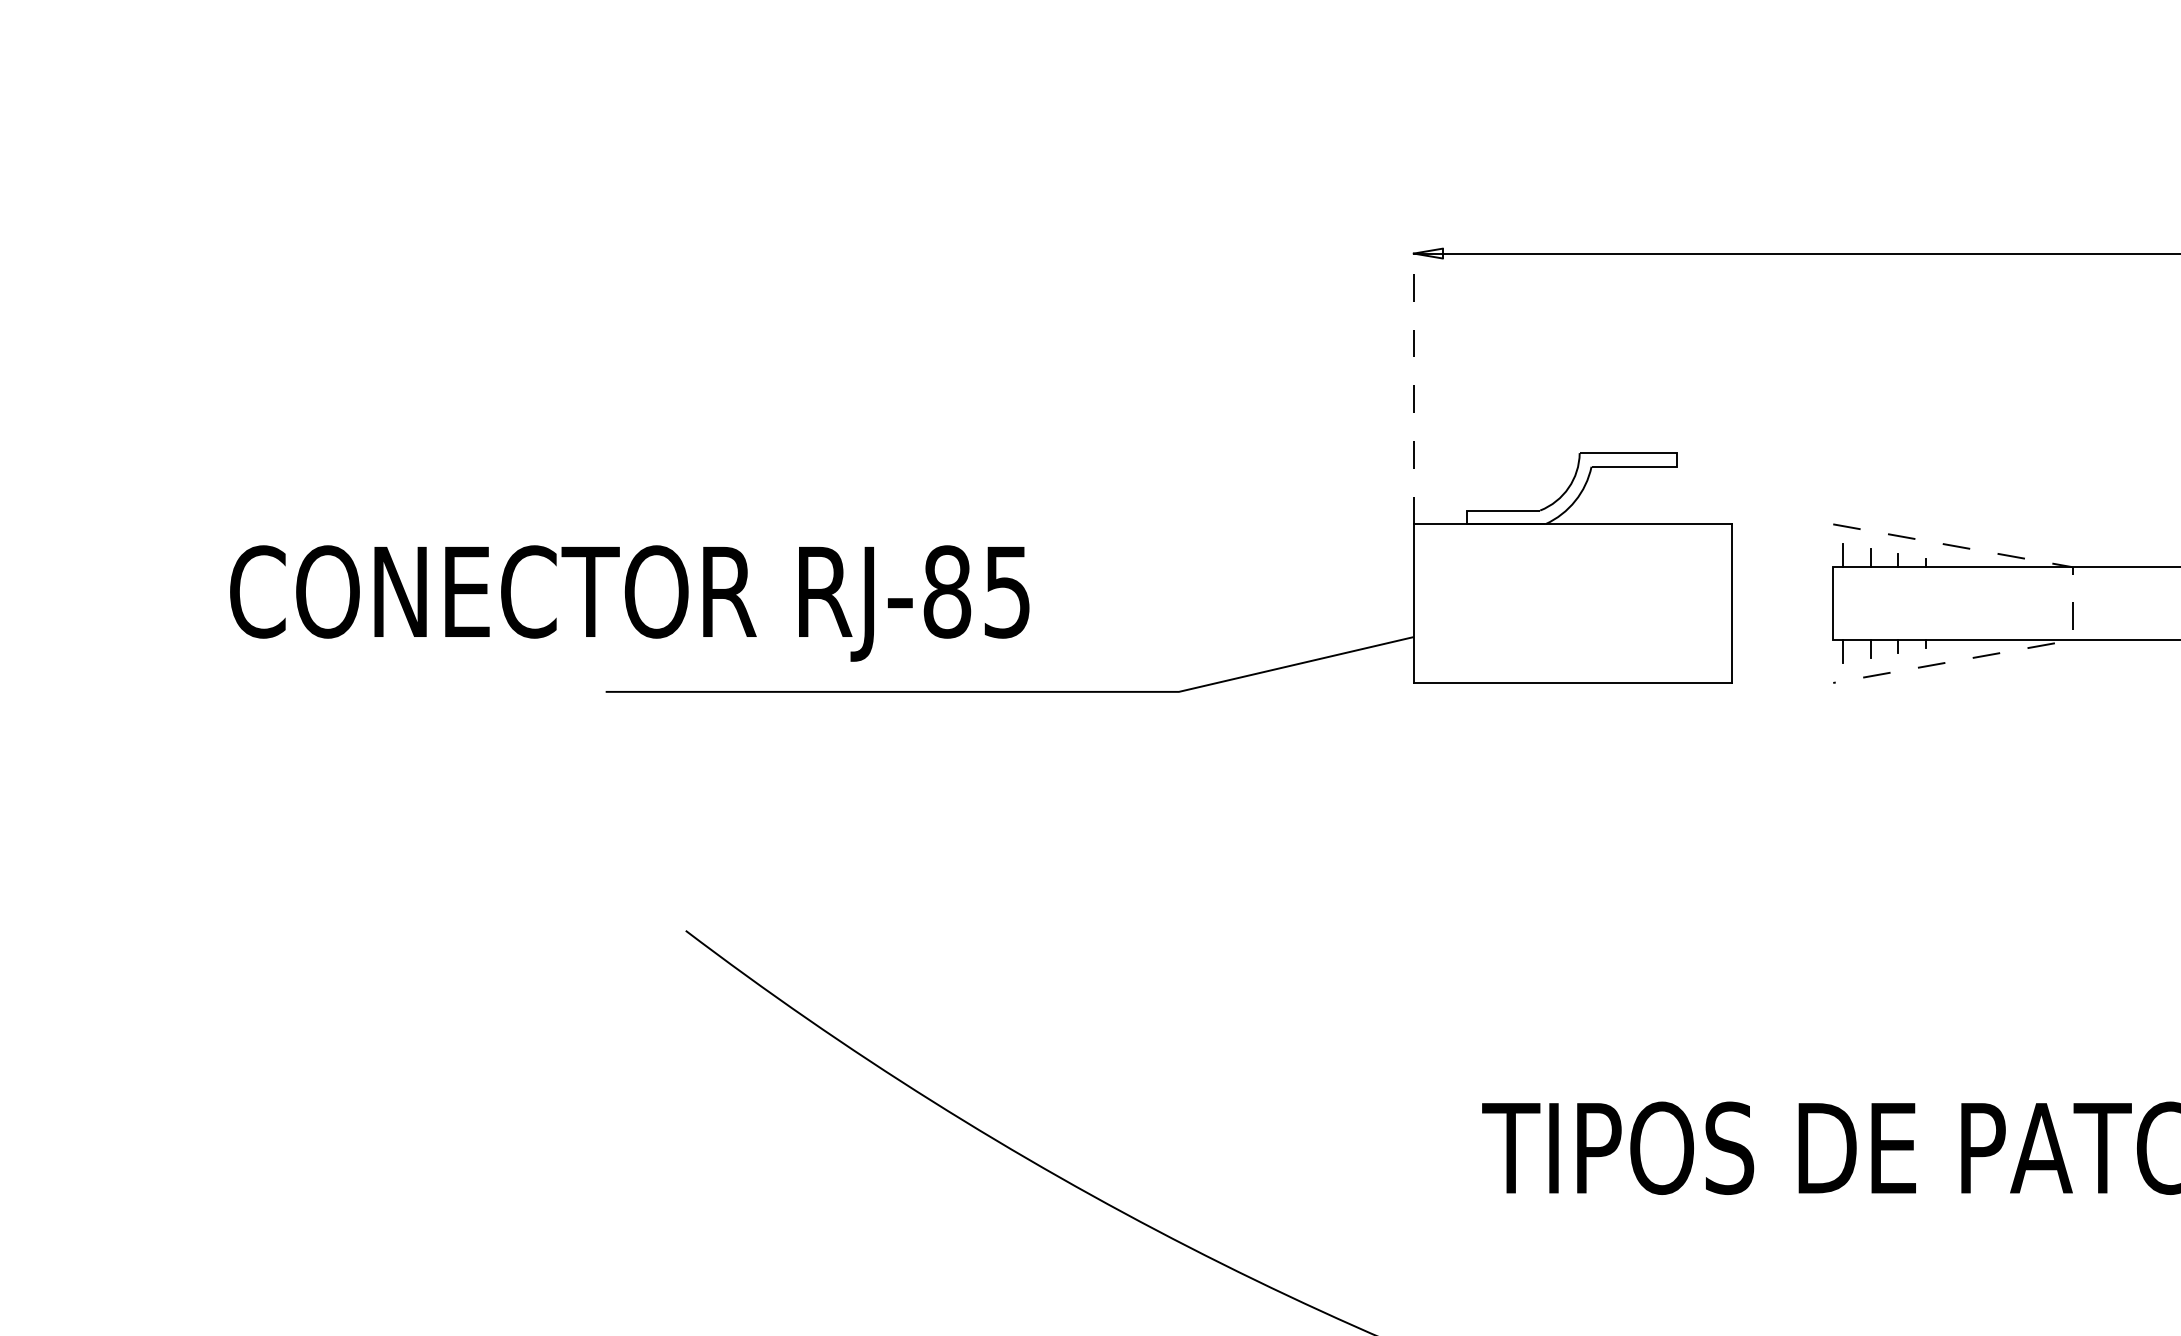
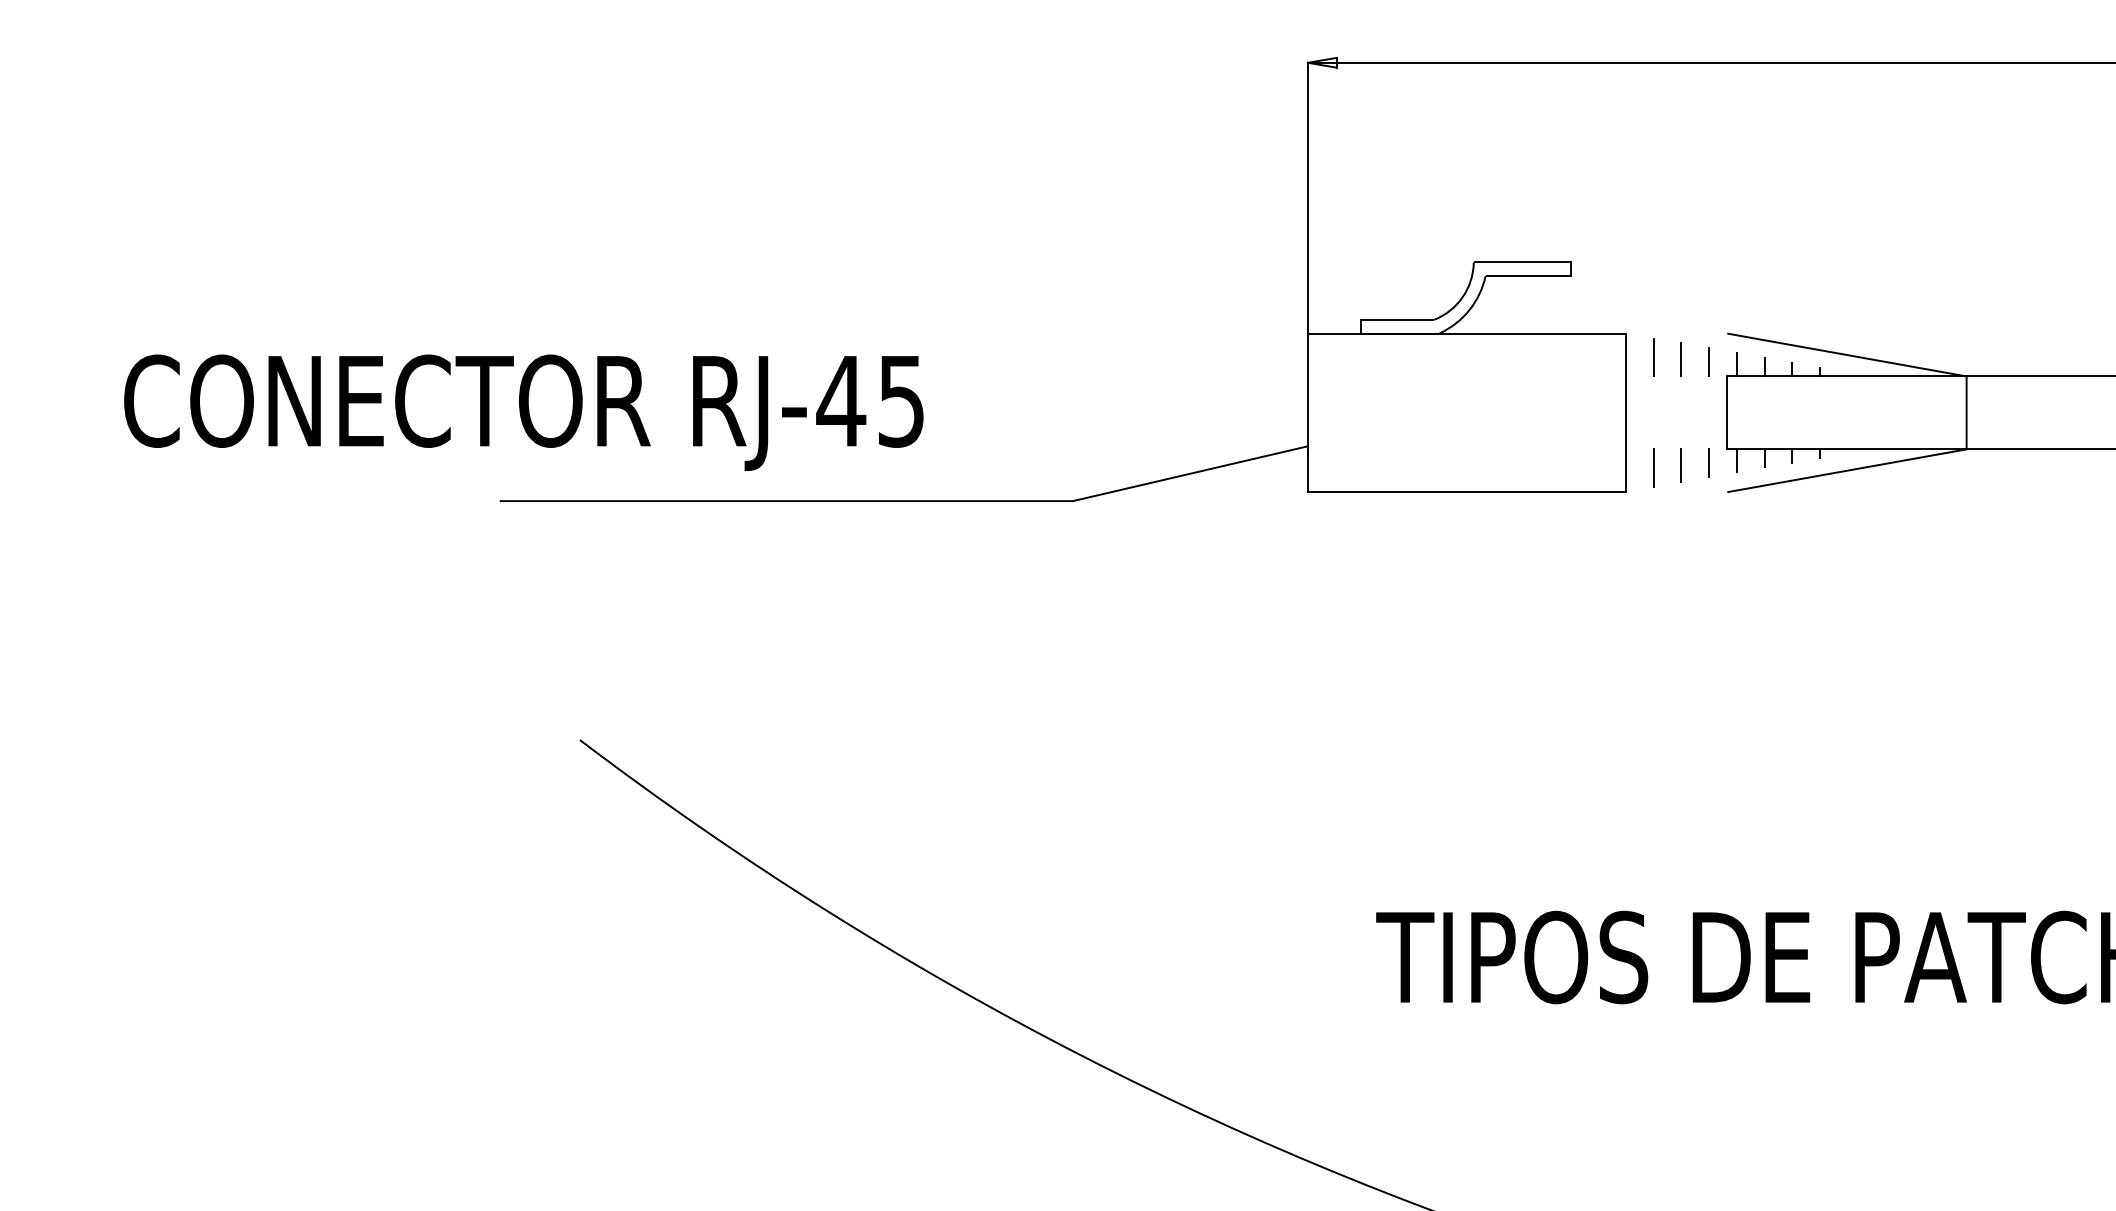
line: (1413, 388) -> (1307, 197), dashed -> solid
line: (1759, 548) -> (1653, 357), added
line: (1787, 550) -> (1681, 359), added
line: (1815, 553) -> (1709, 362), added
text: (947, 591) -> (841, 400), RJ-85 -> RJ-45
line: (2072, 604) -> (1966, 413), dashed -> solid
line: (1815, 654) -> (1709, 463), added
line: (1786, 656) -> (1680, 465), added
line: (1759, 658) -> (1653, 467), added

